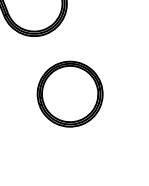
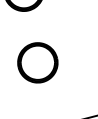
part: (69, 93) -> (37, 62), moved

